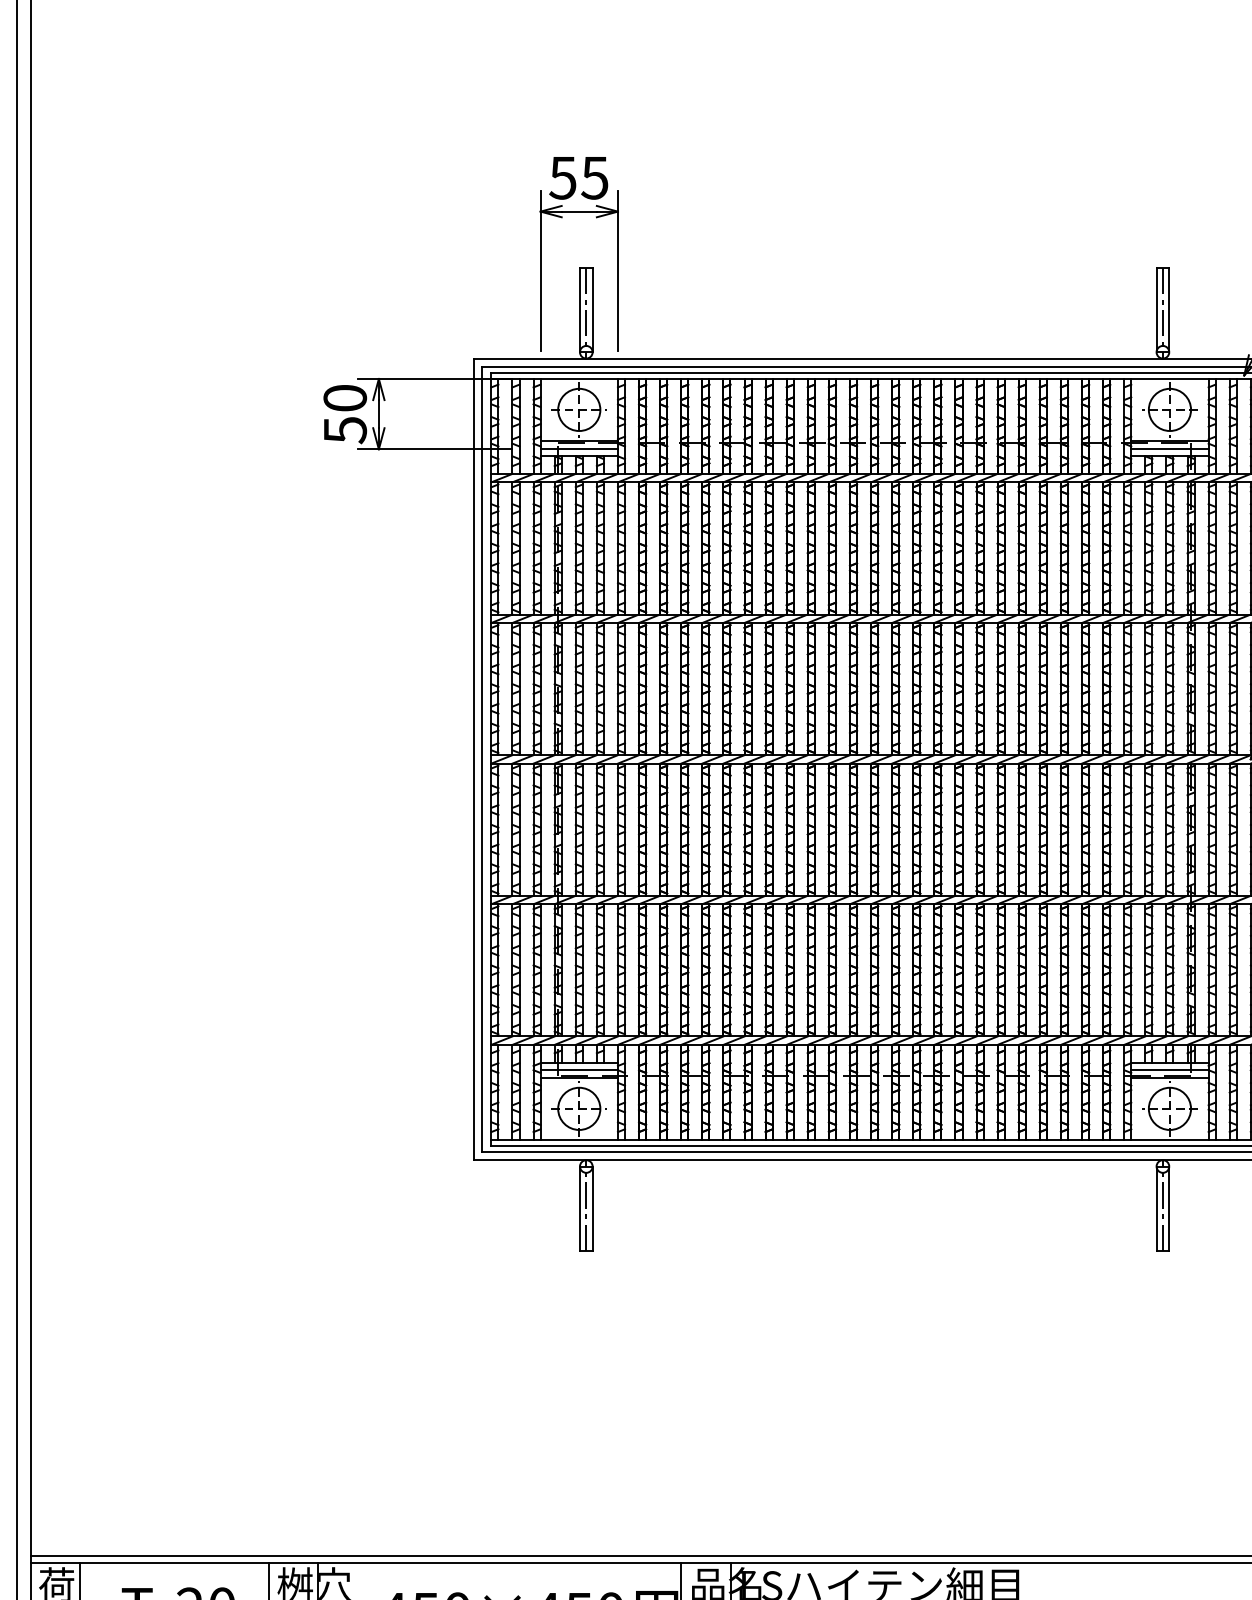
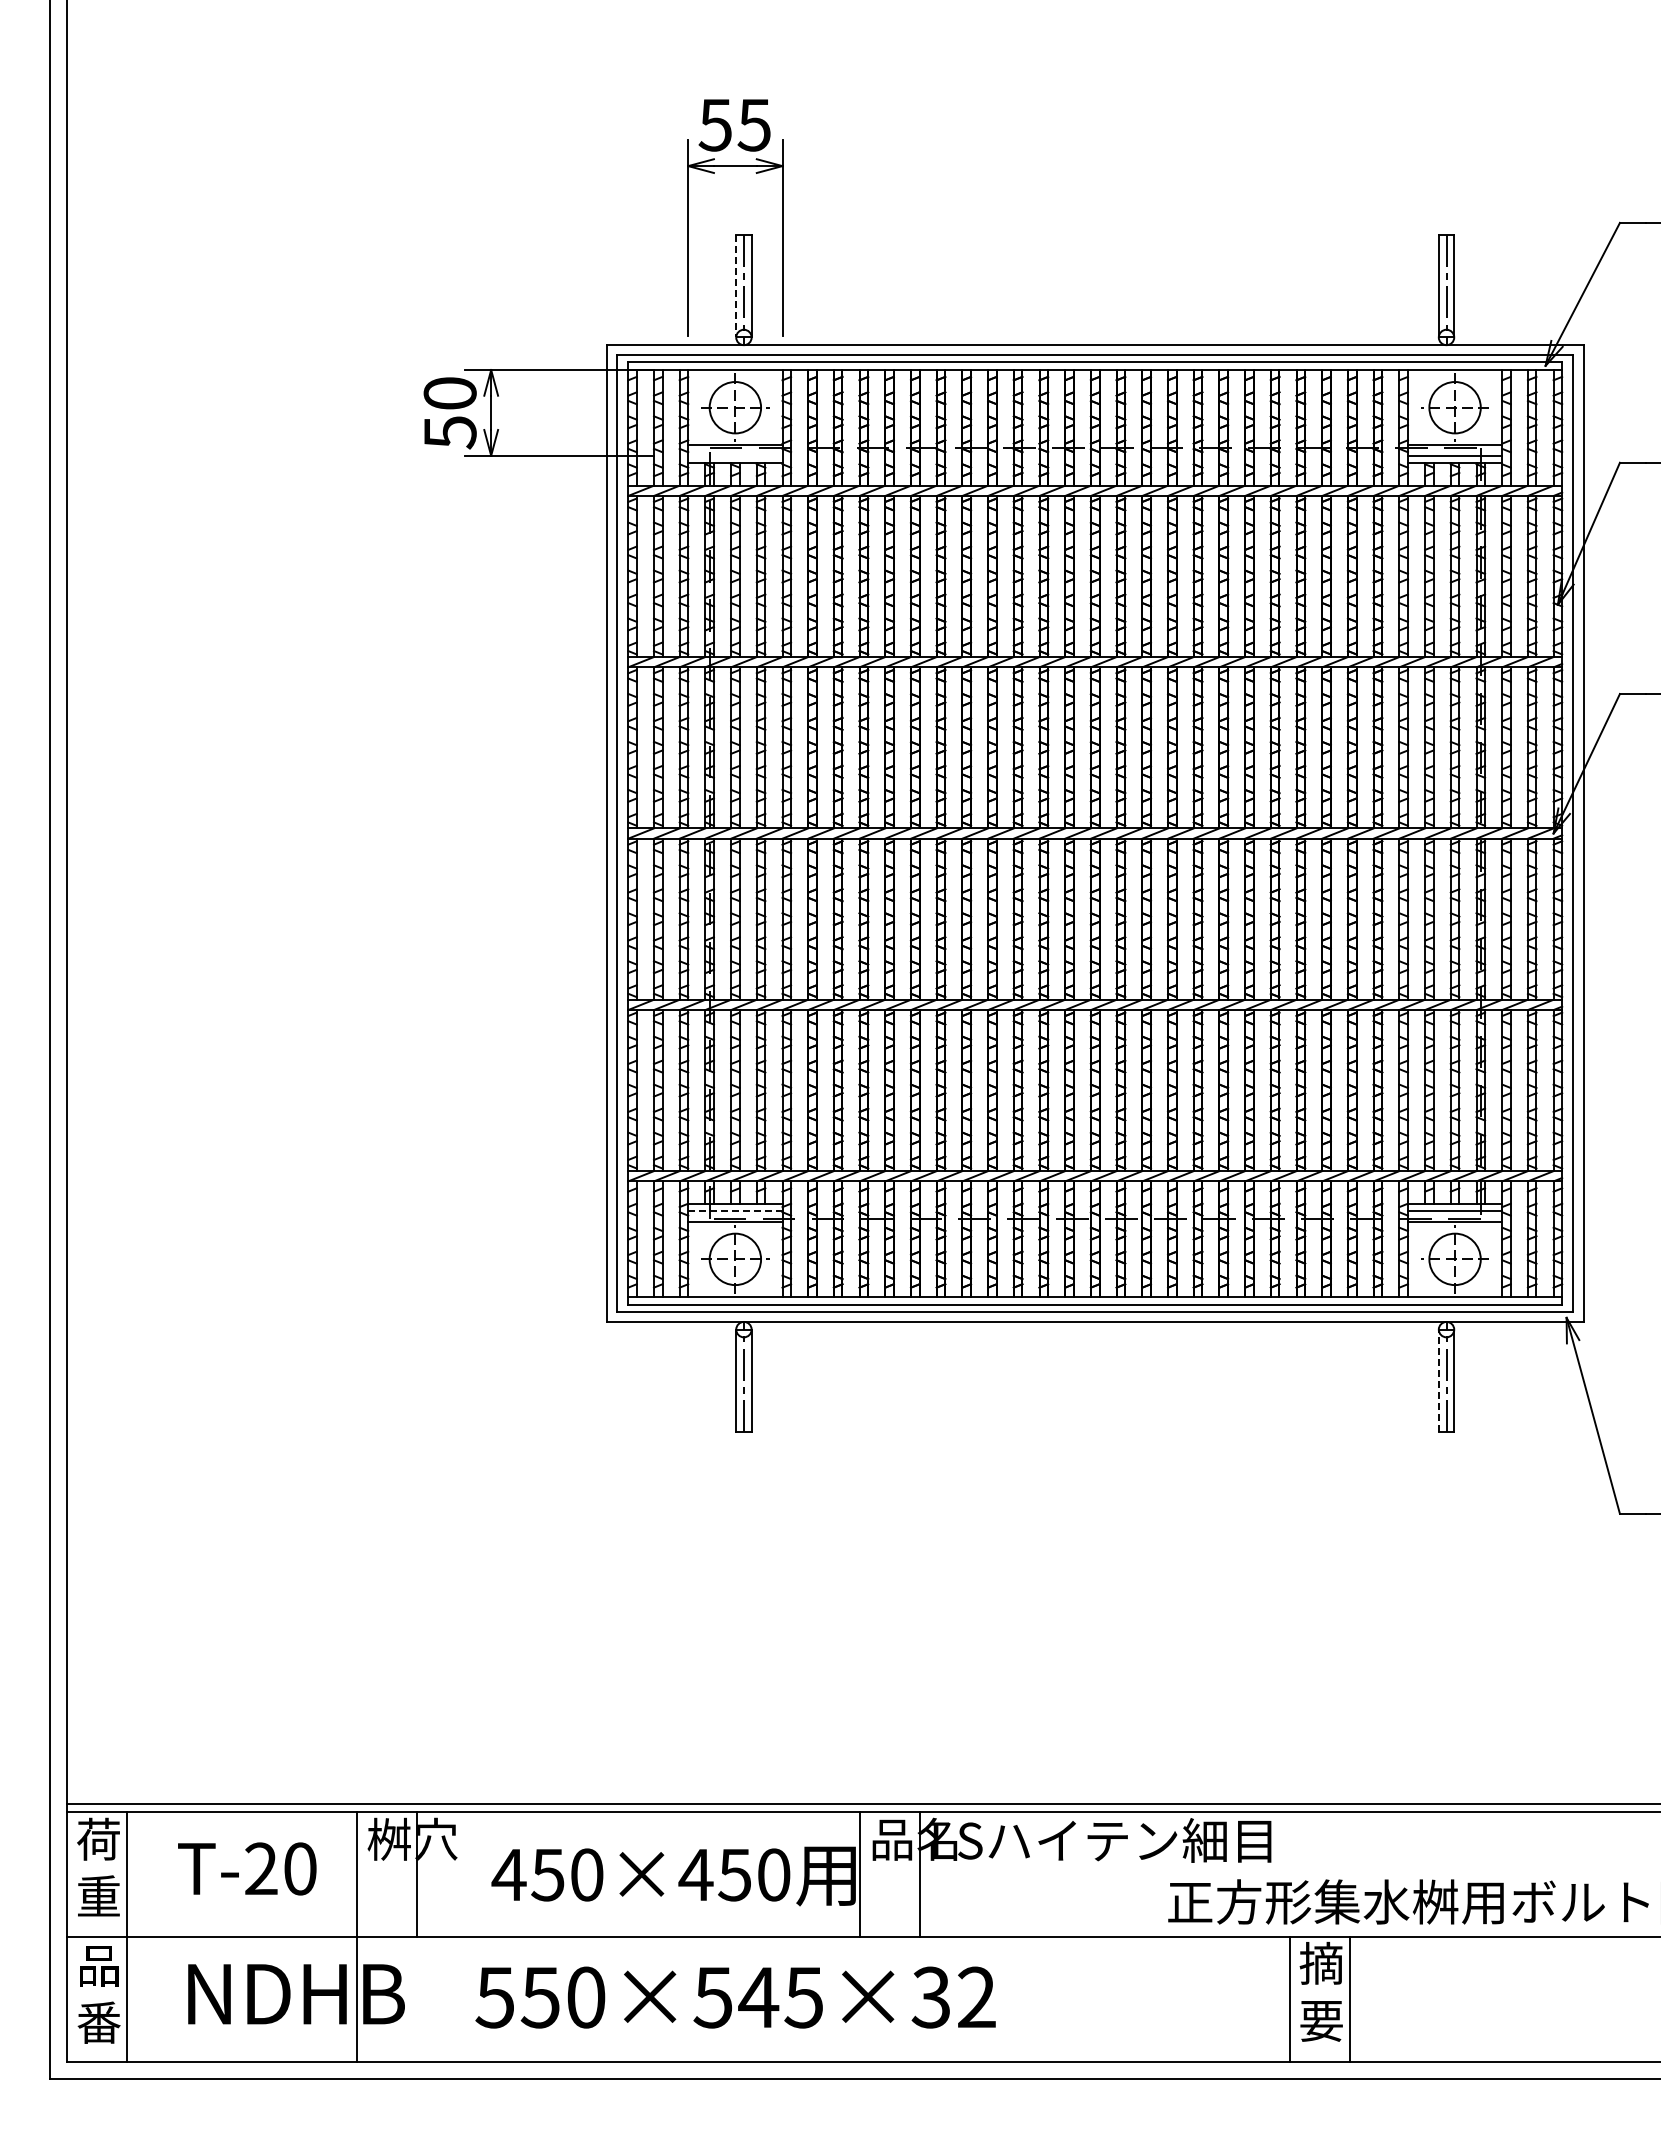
line: (580, 310) -> (736, 286), solid -> dashed
line: (579, 449) -> (735, 455), removed
line: (579, 1069) -> (735, 1211), solid -> dashed
line: (1156, 1208) -> (1438, 1380), solid -> dashed

